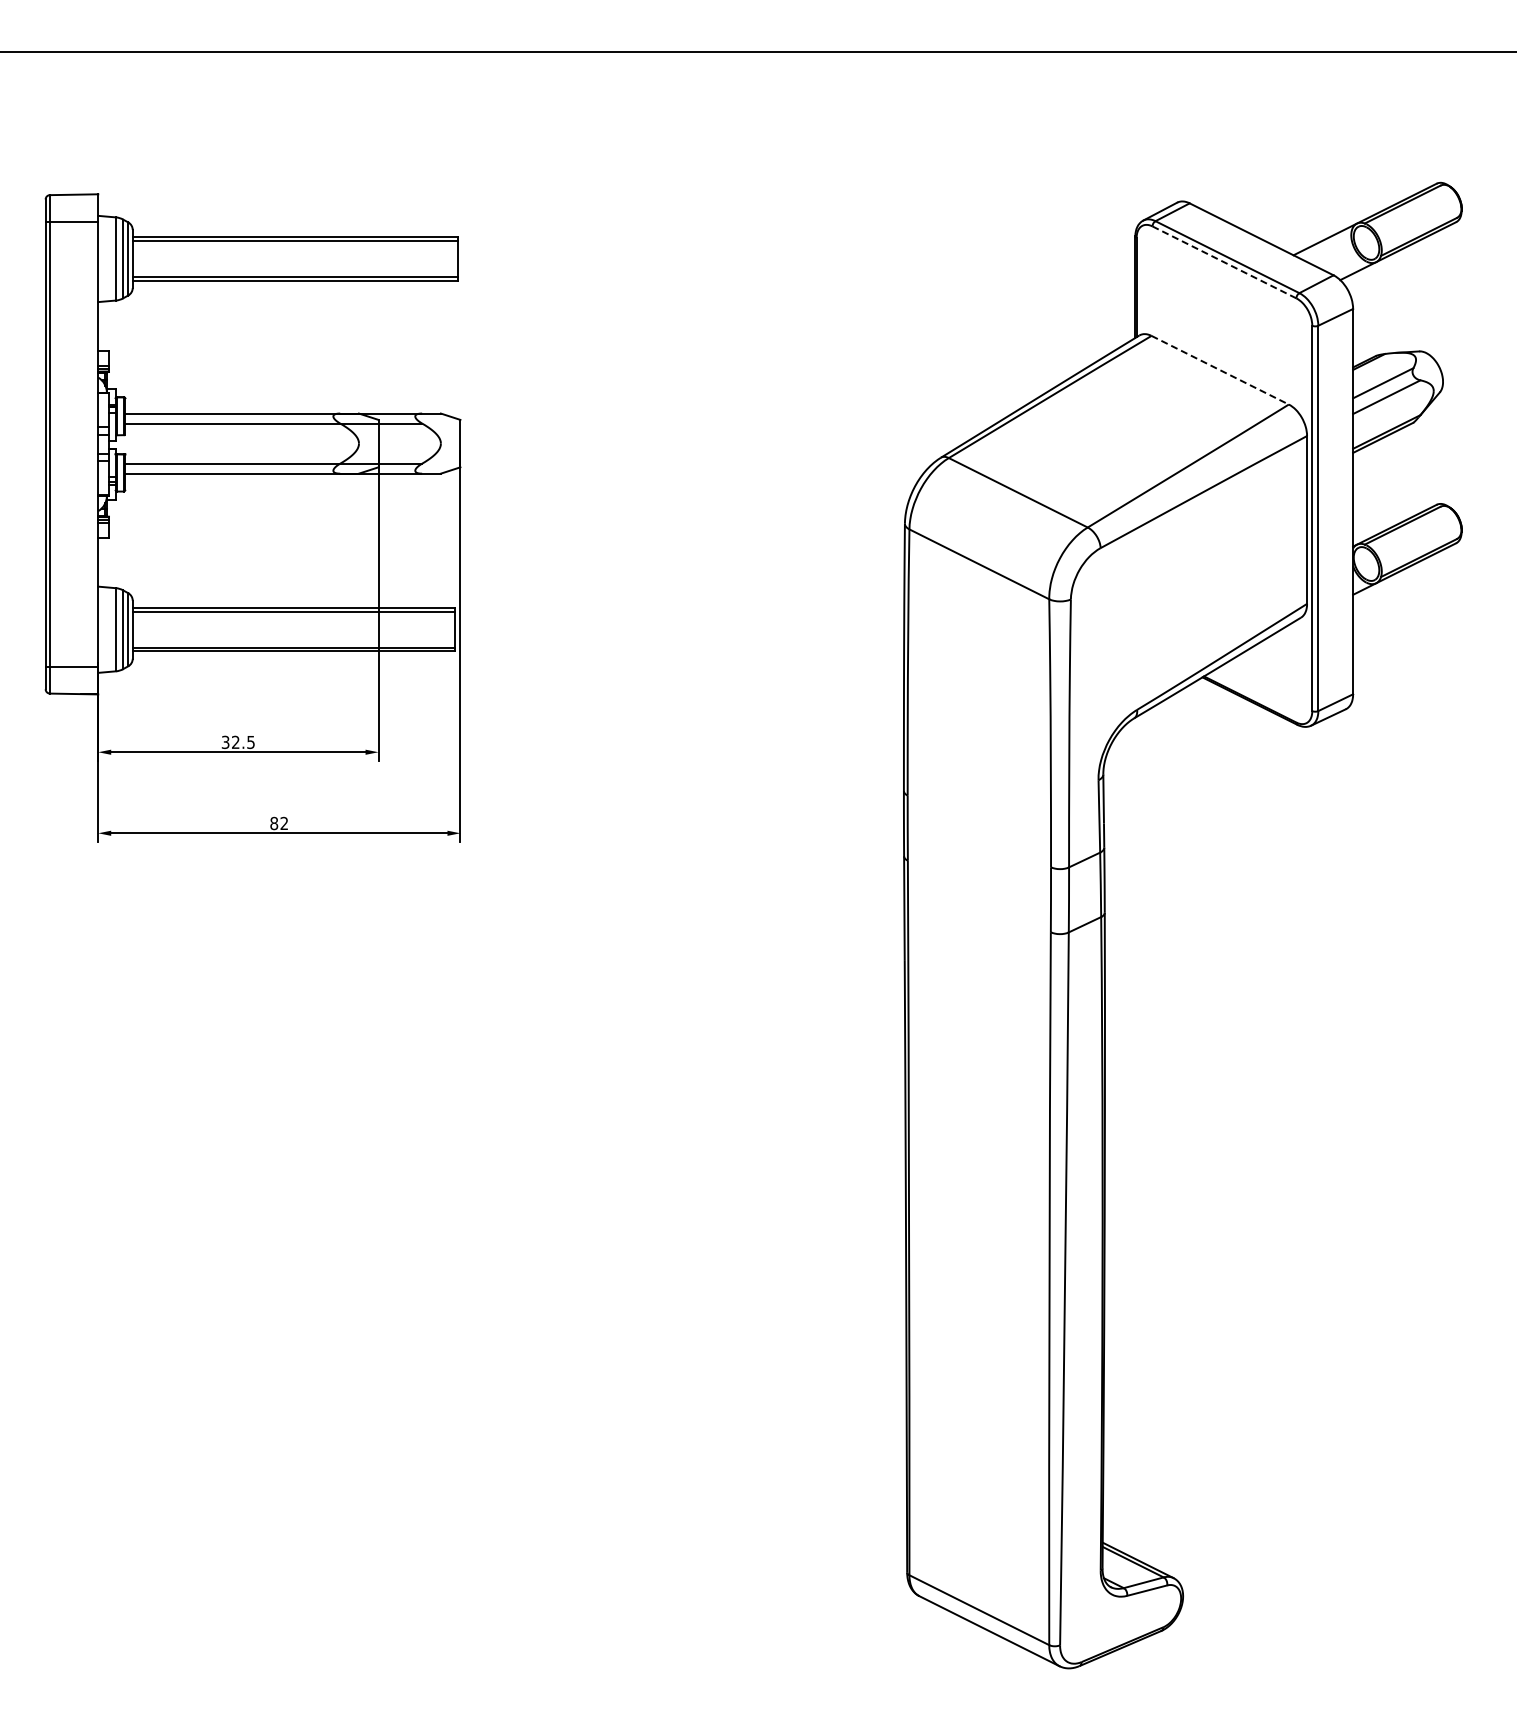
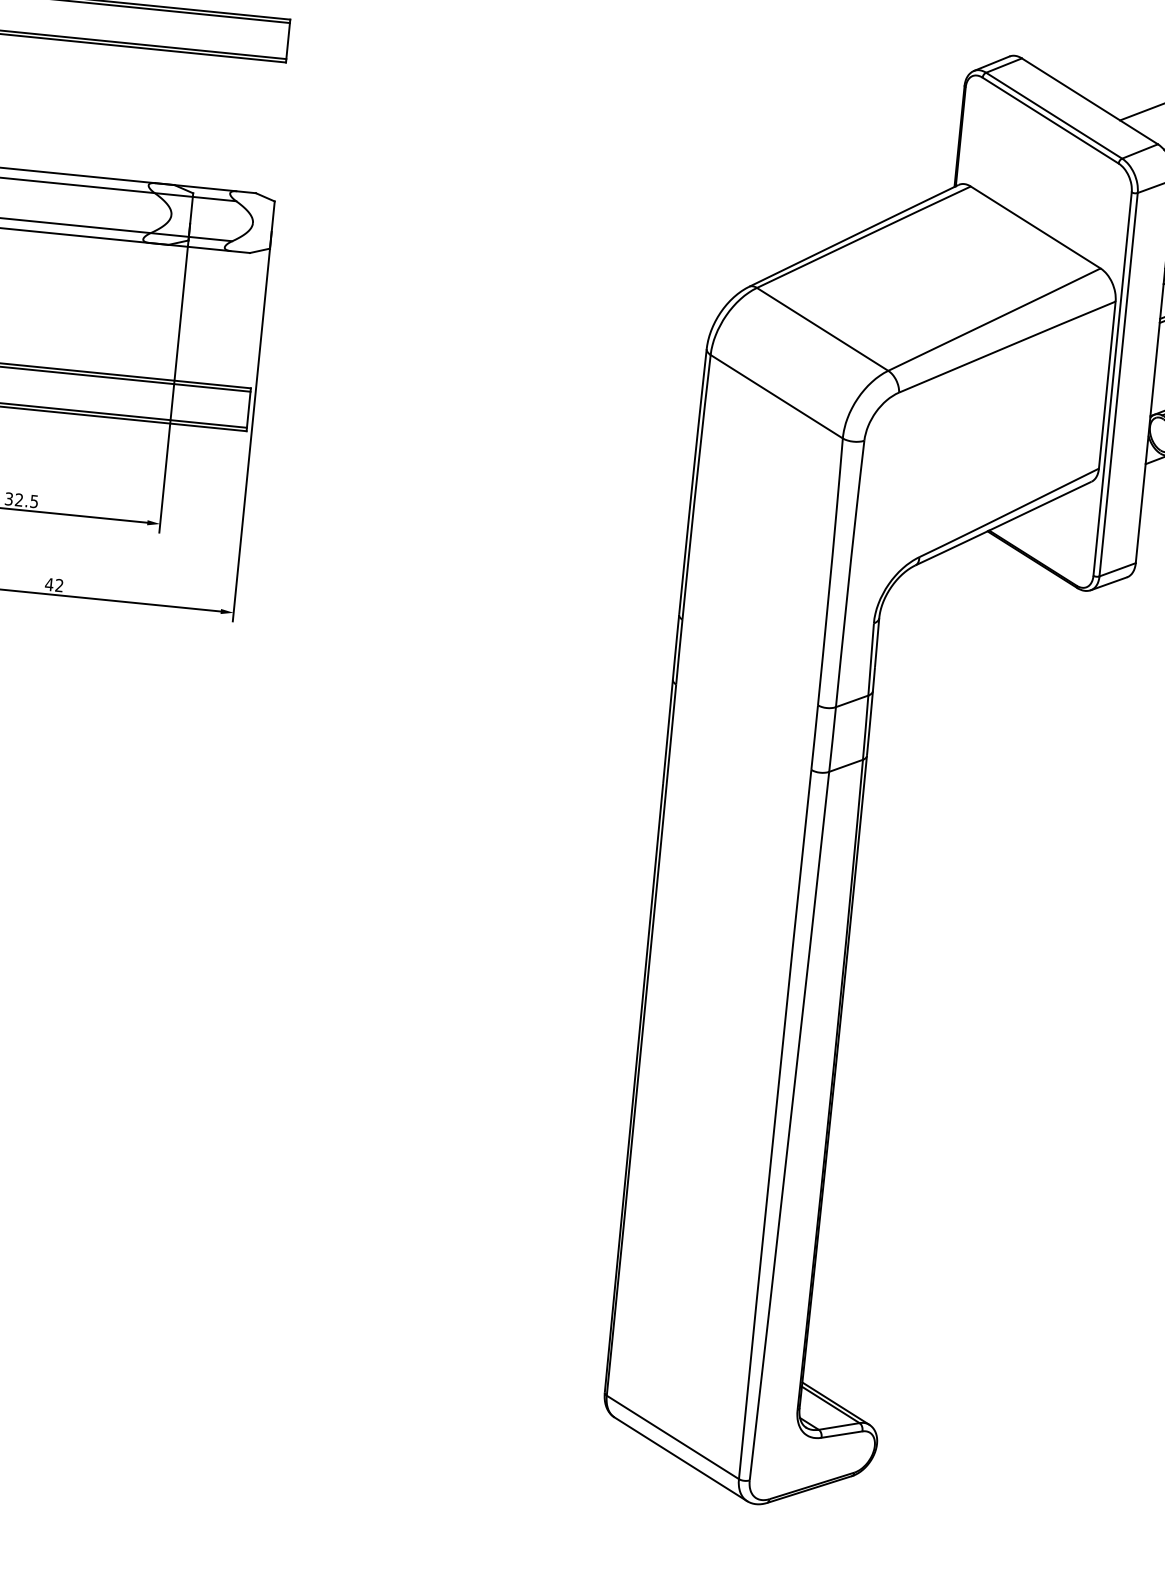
line: (1224, 262) -> (1050, 120), dashed -> solid
line: (1220, 370) -> (1035, 227), dashed -> solid
text: (274, 823) -> (49, 584), 82 -> 42

